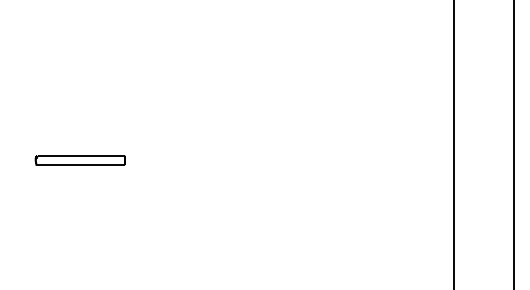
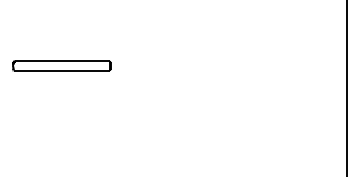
part: (80, 160) -> (61, 66), size x1.43

